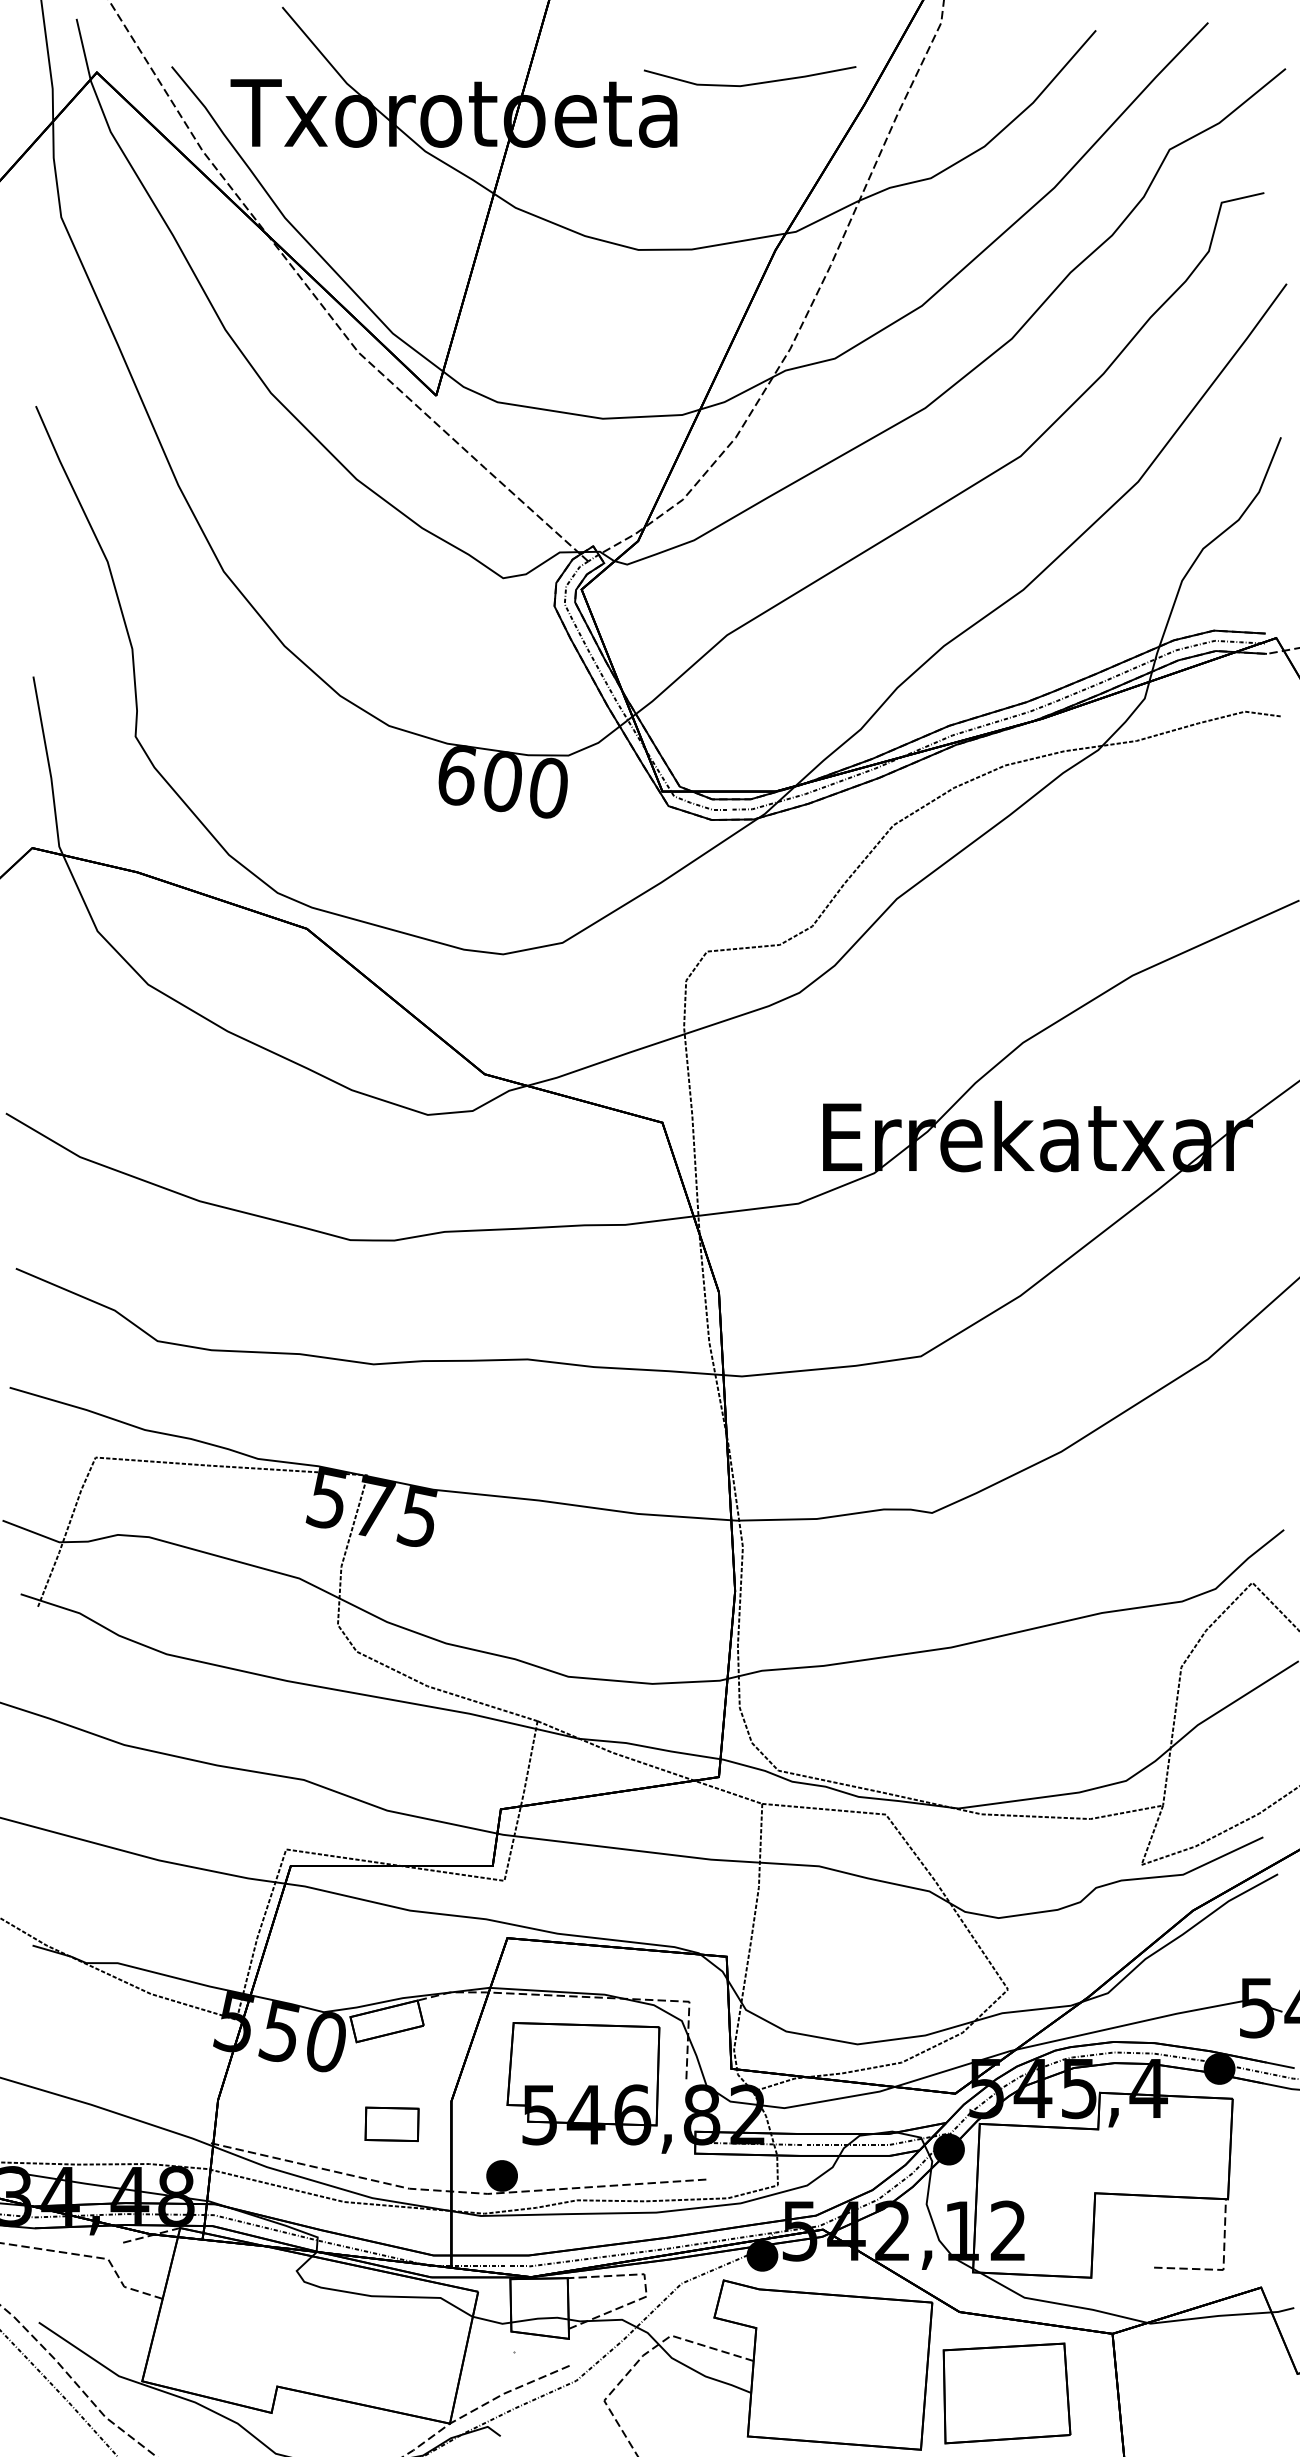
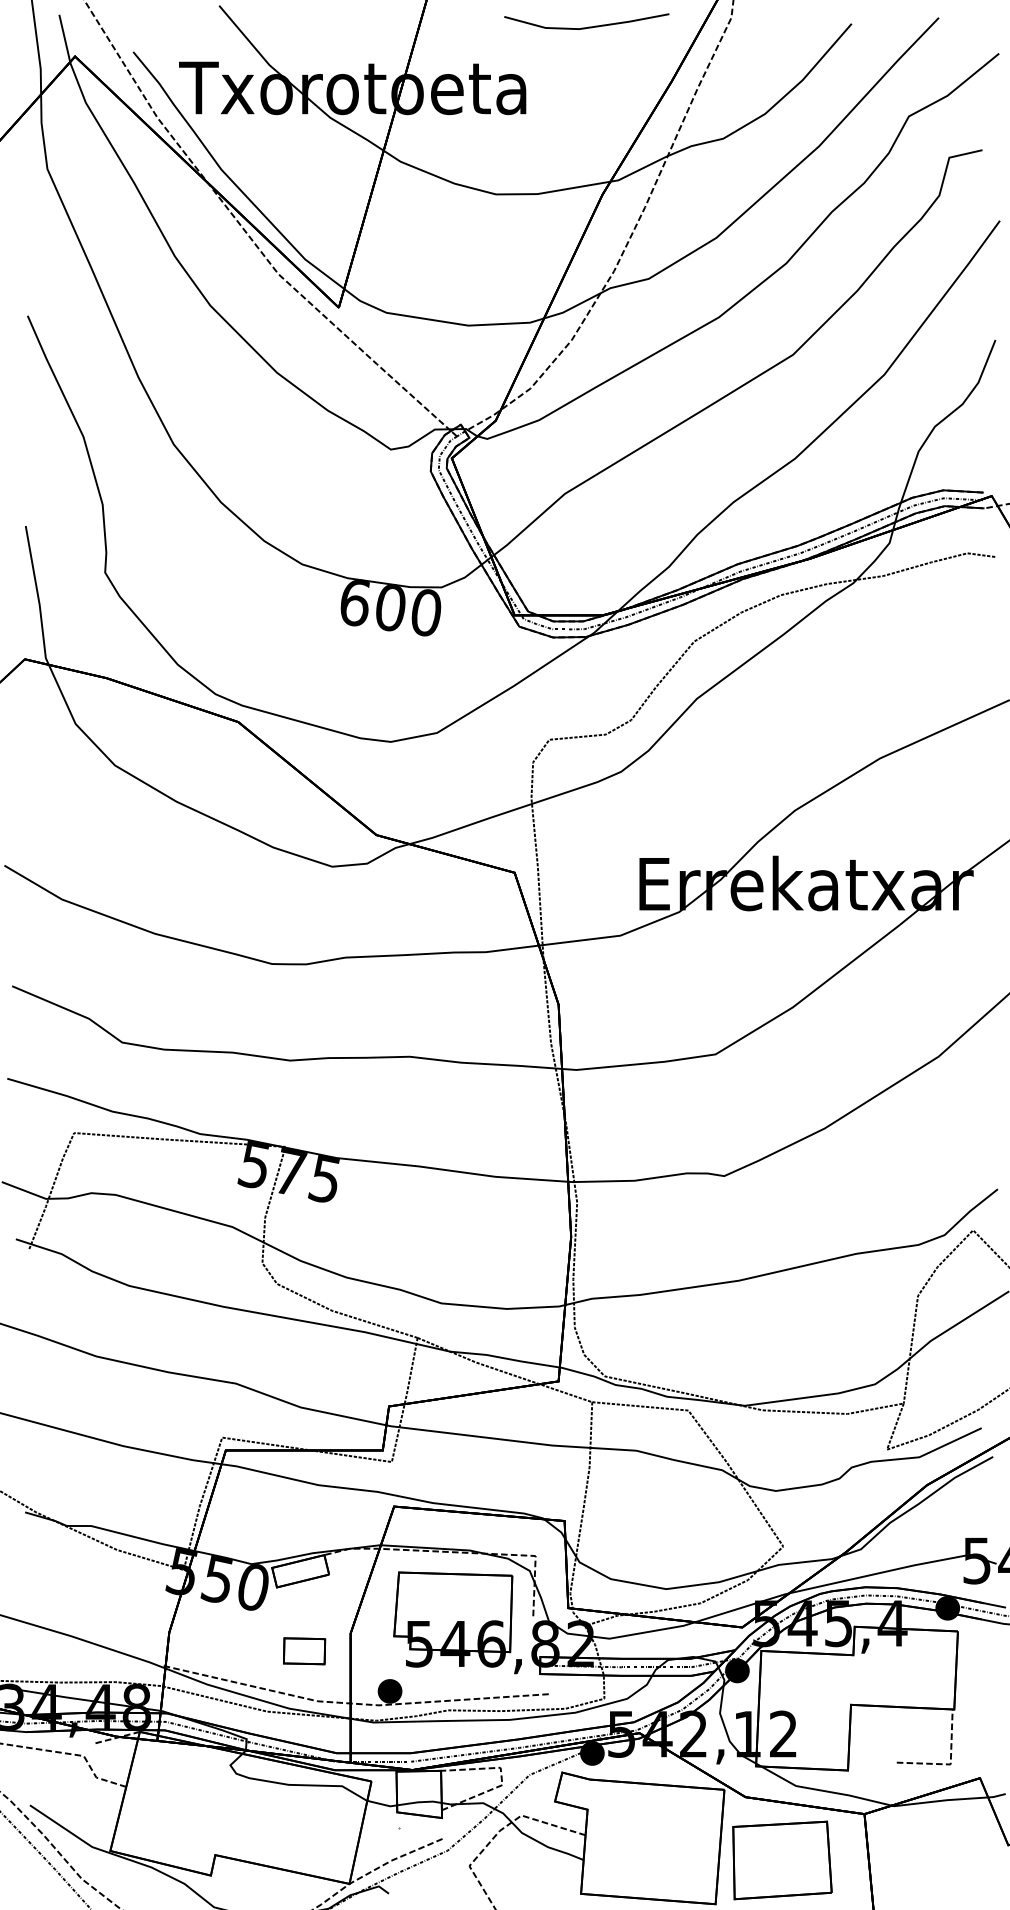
line: (752, 82) -> (588, 26), moved

